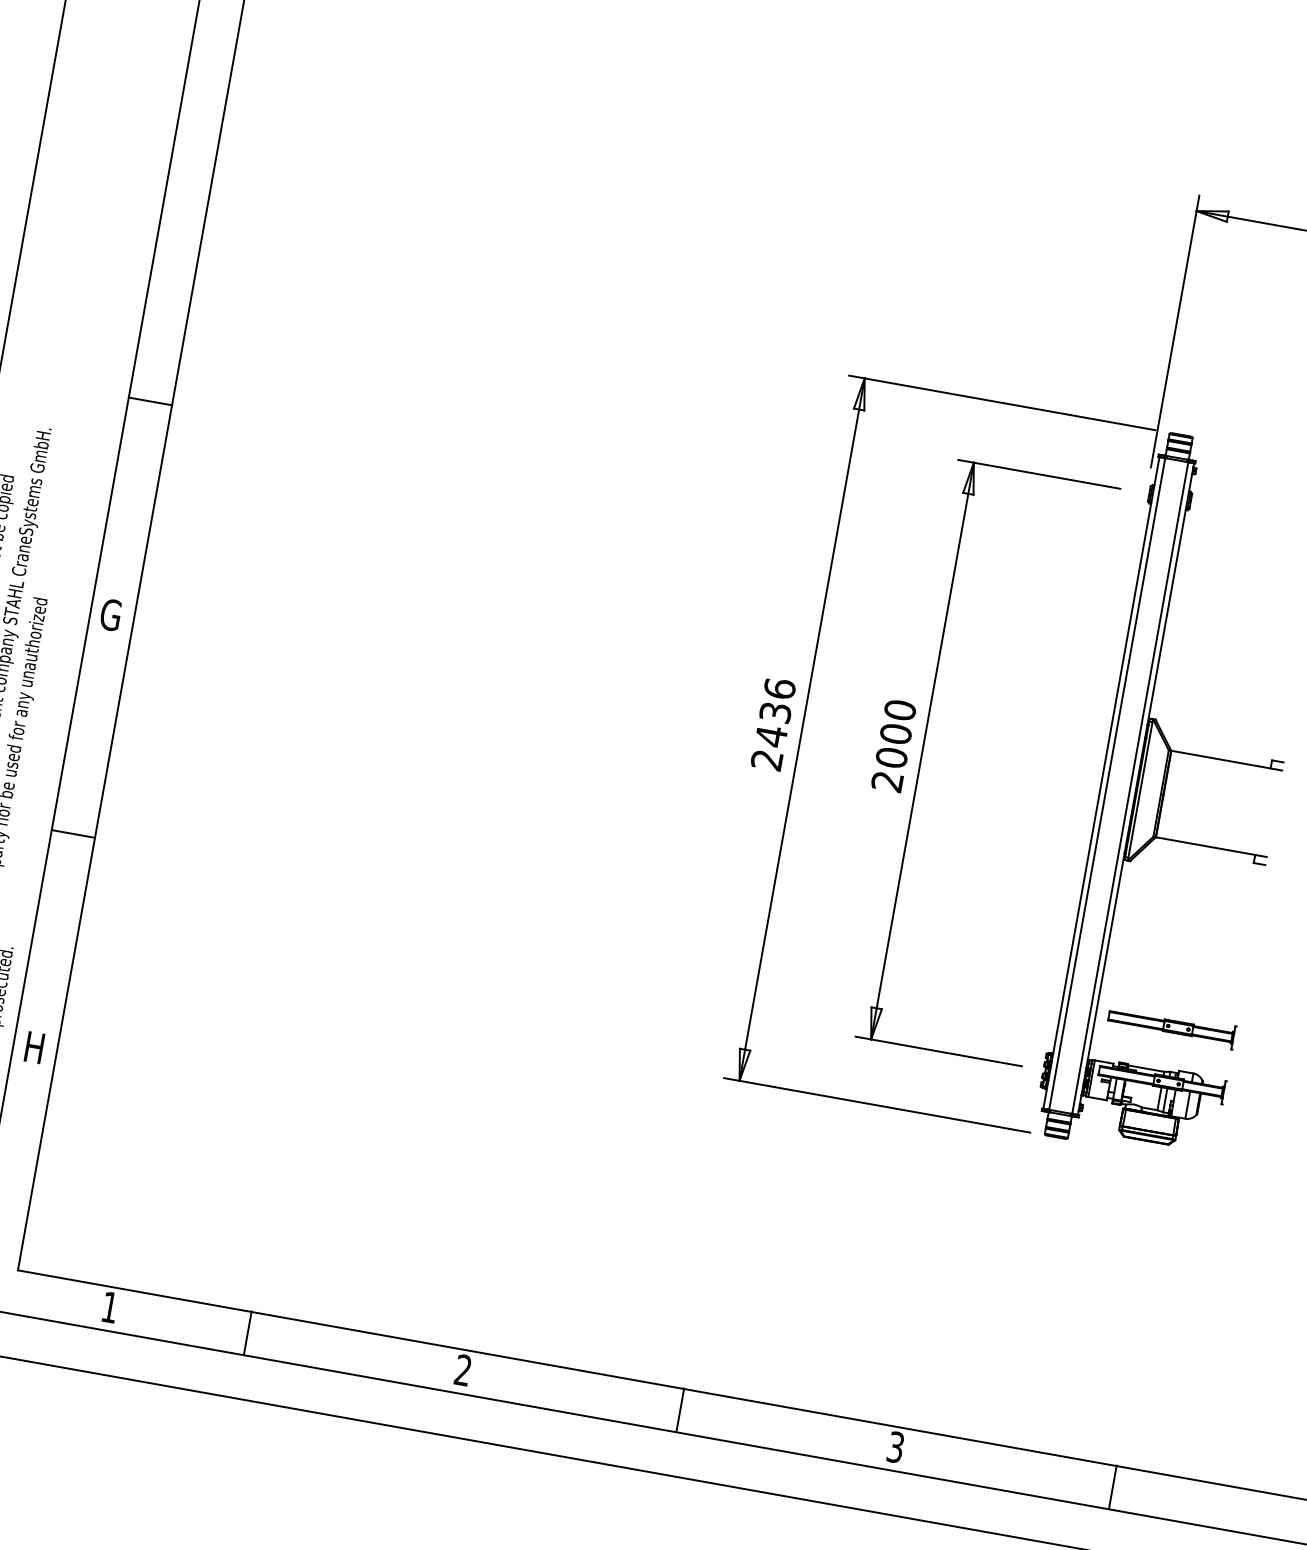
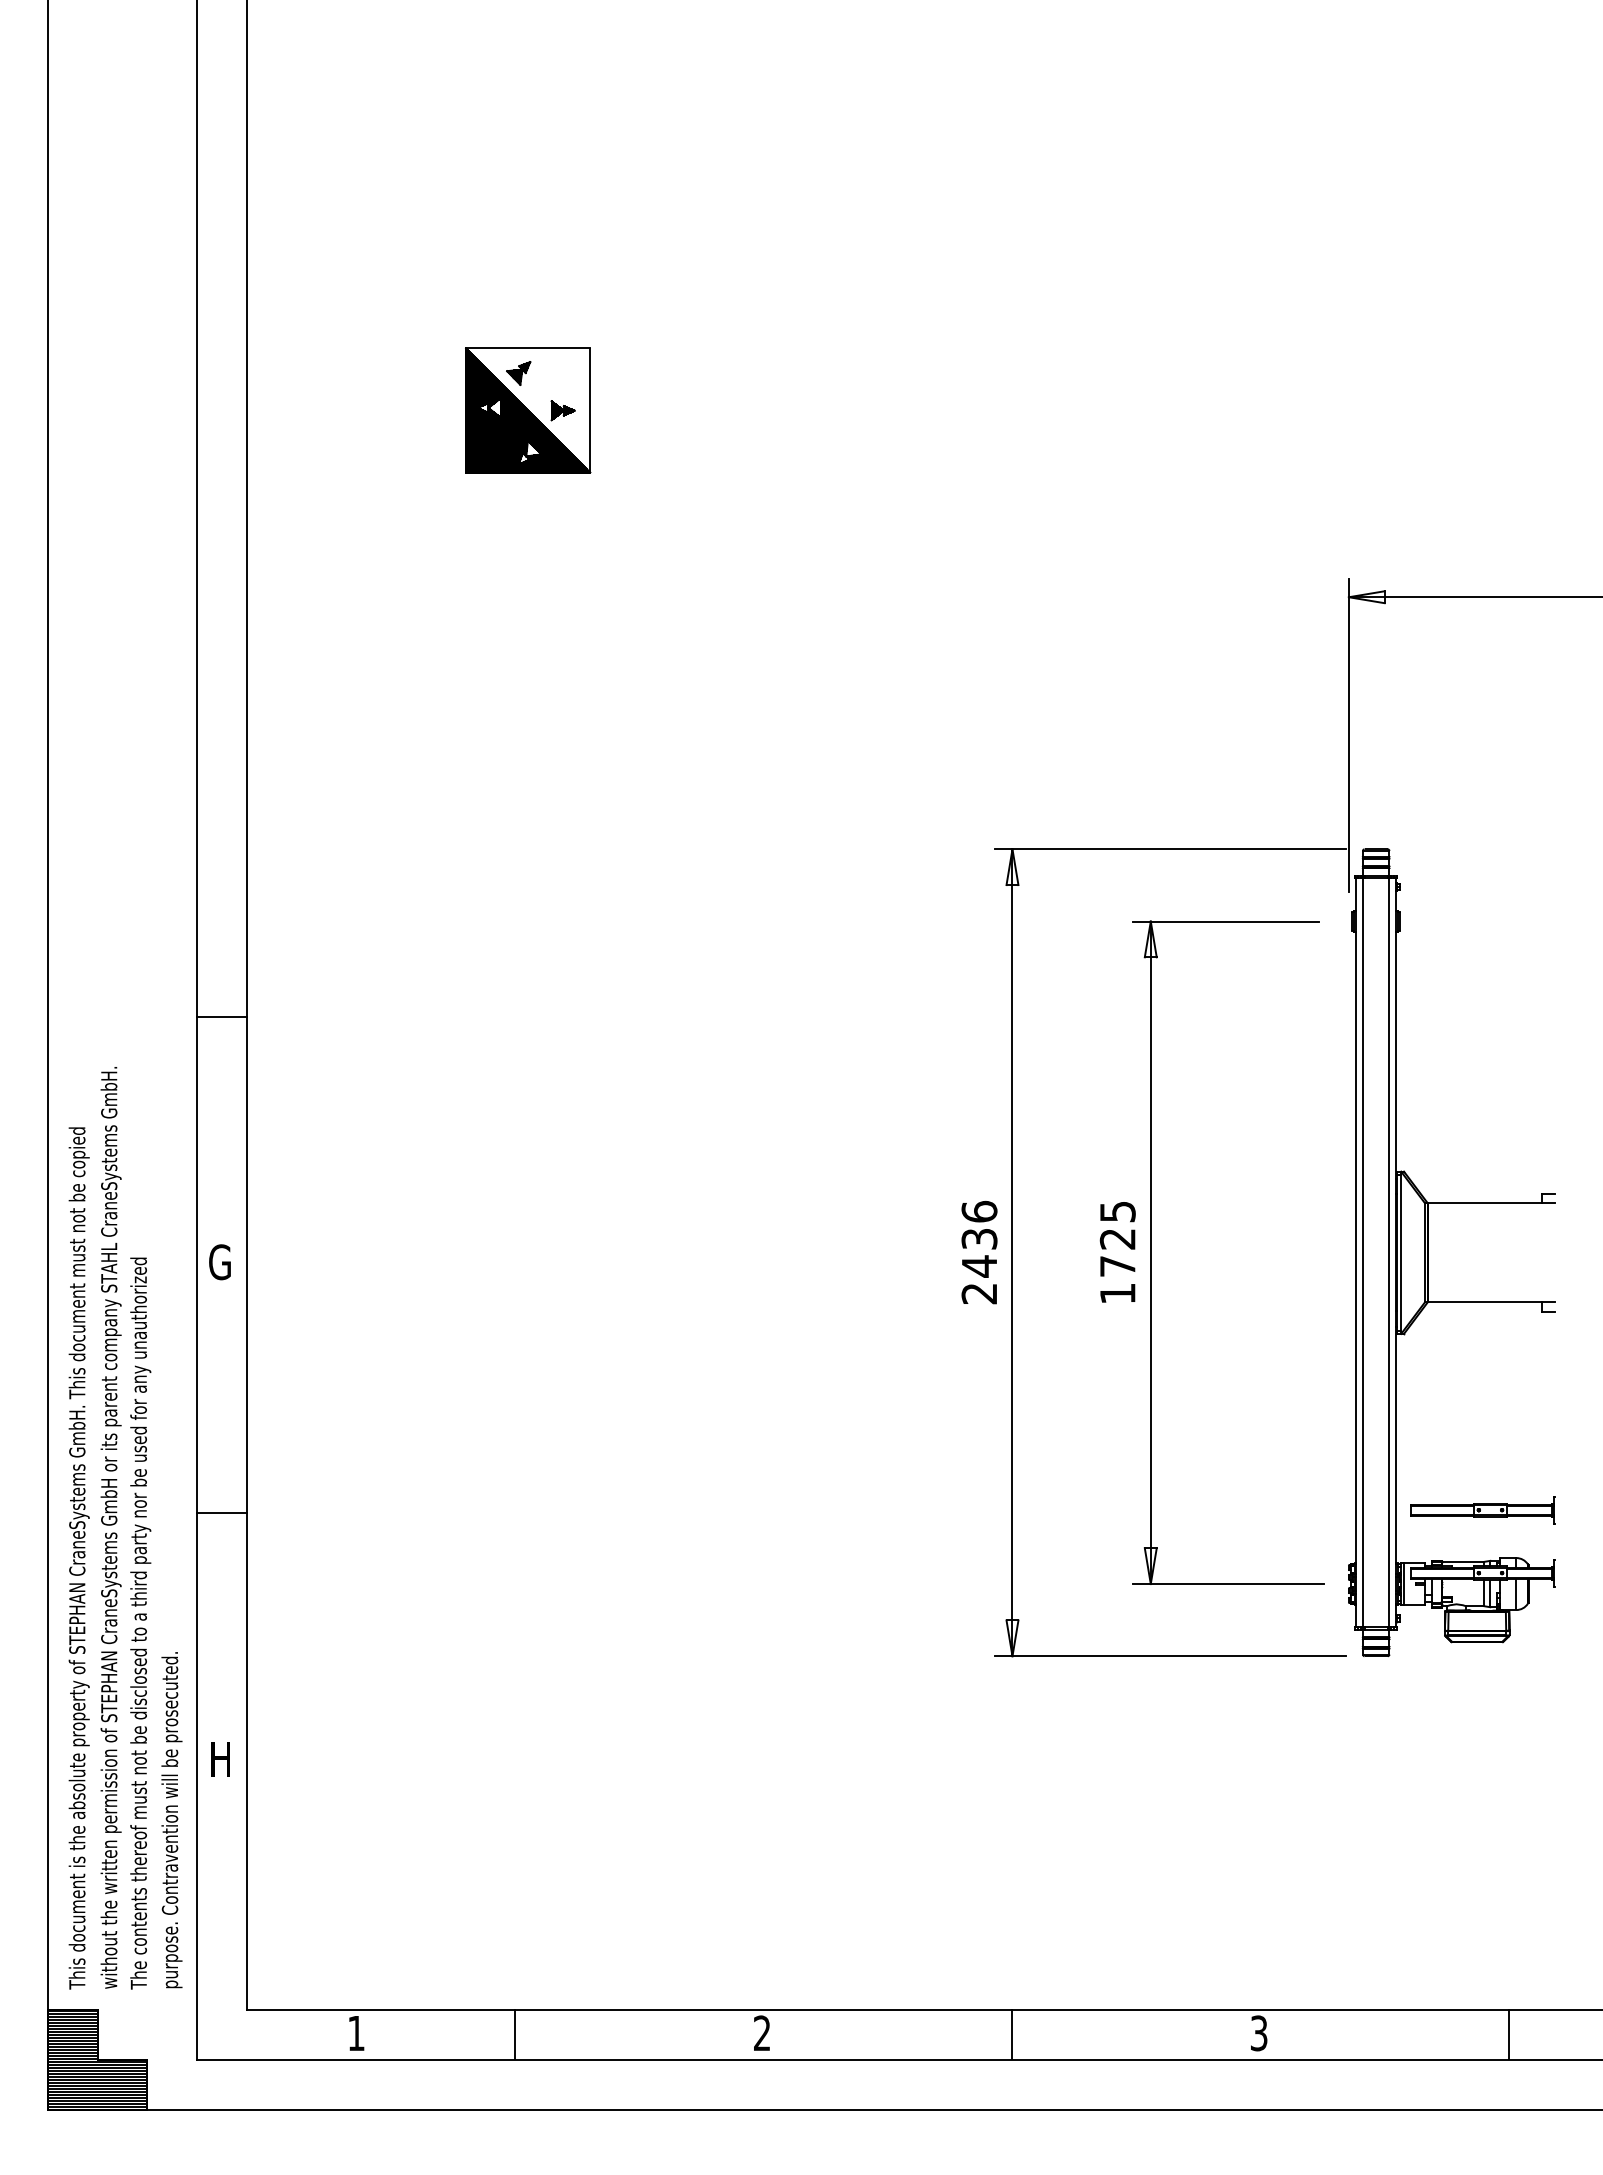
text: (893, 745) -> (1117, 1252), 2000 -> 1725

